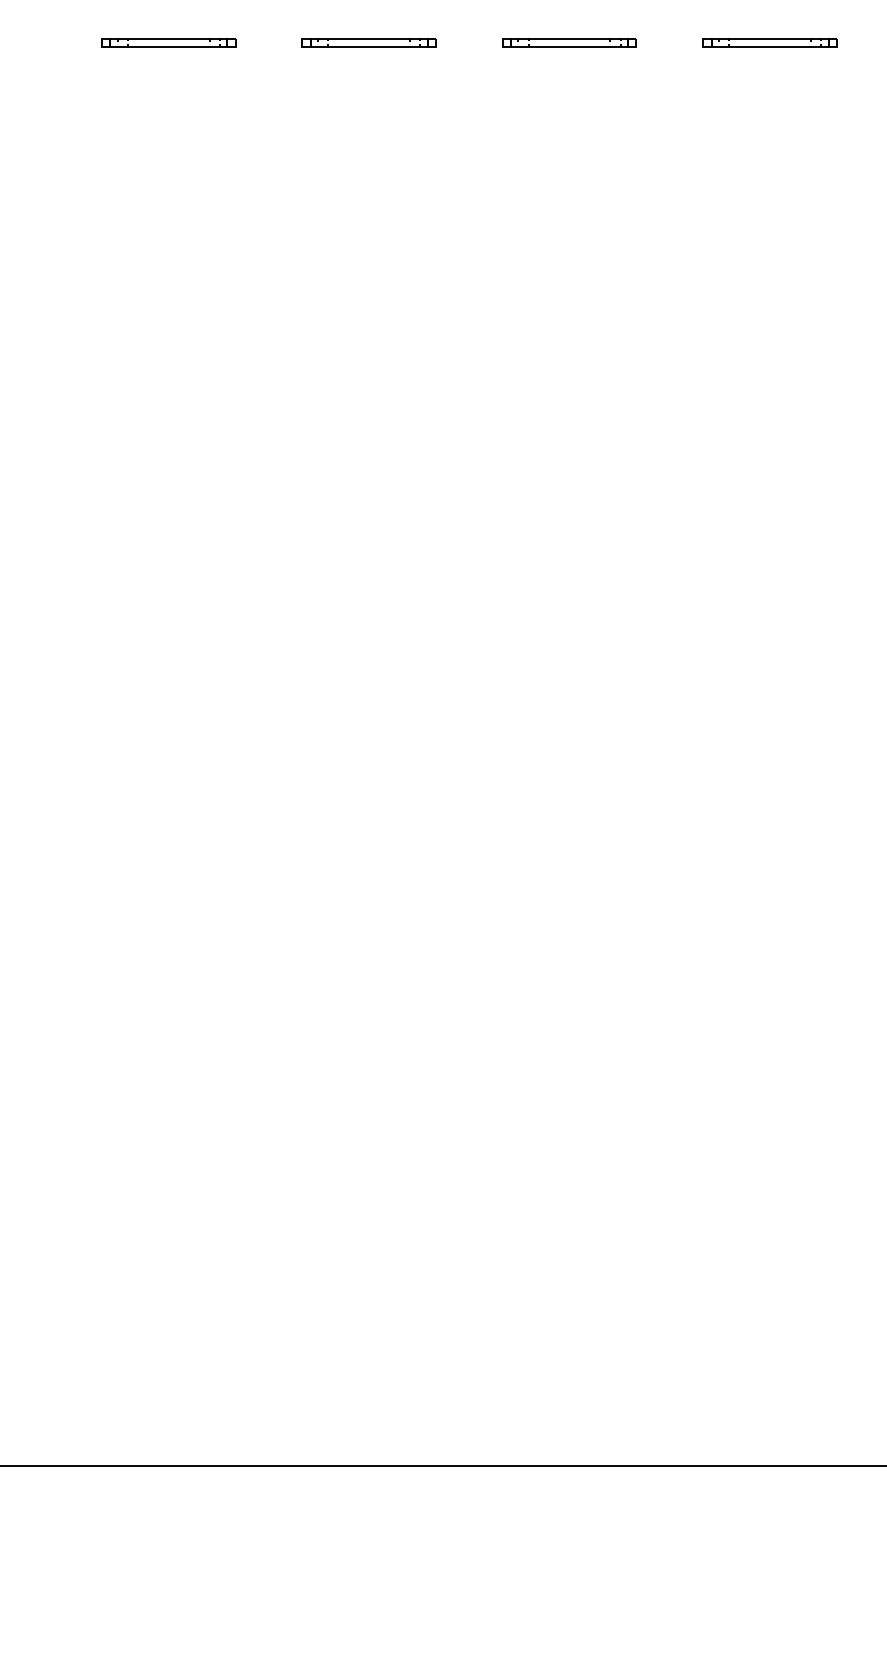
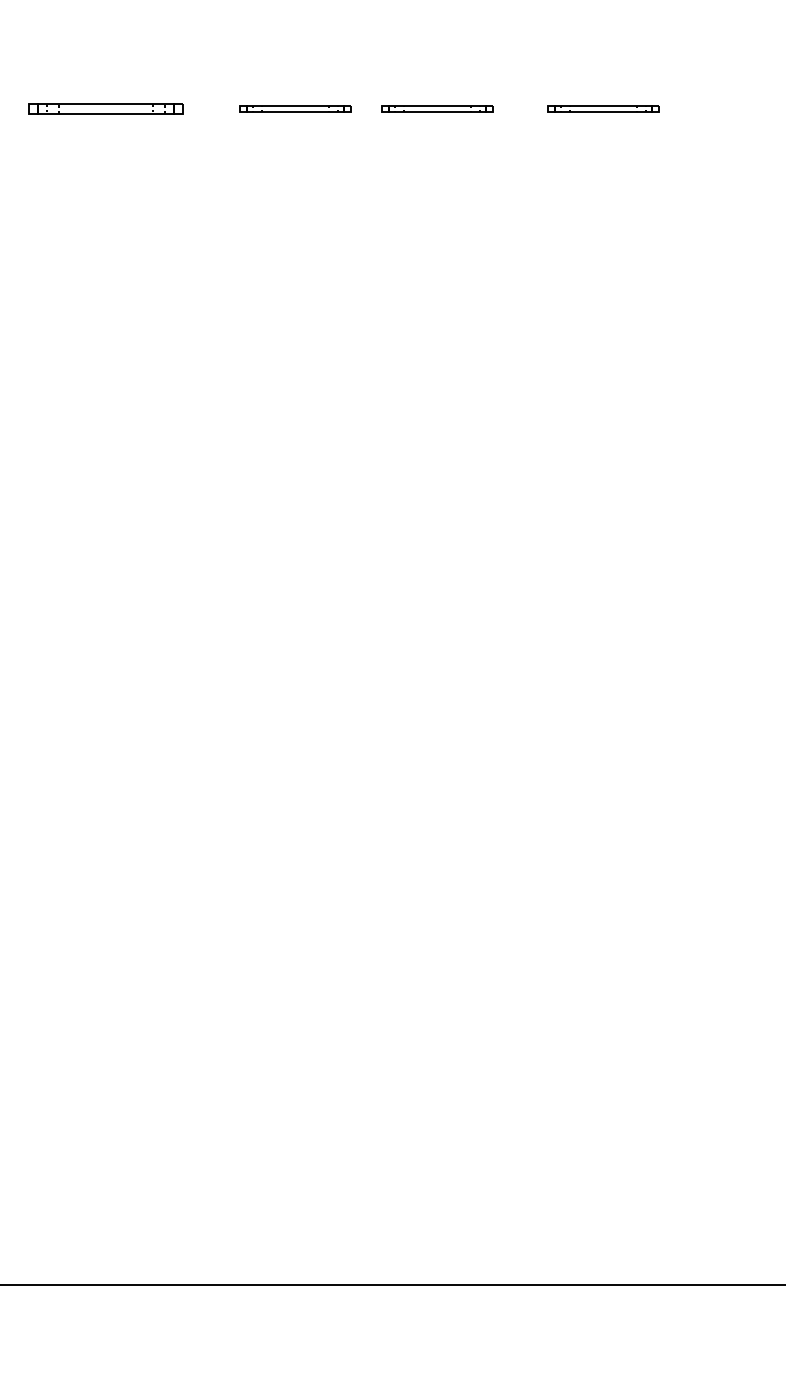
part: (168, 42) -> (105, 108), size x1.4
part: (368, 42) -> (295, 108), moved

